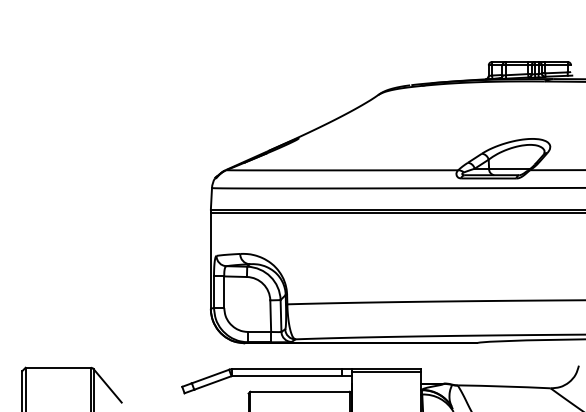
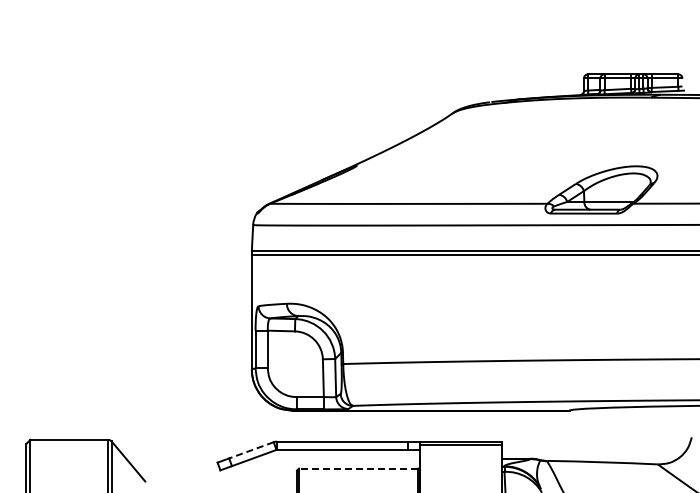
line: (210, 376) -> (251, 450), solid -> dashed
line: (299, 391) -> (357, 468), solid -> dashed

